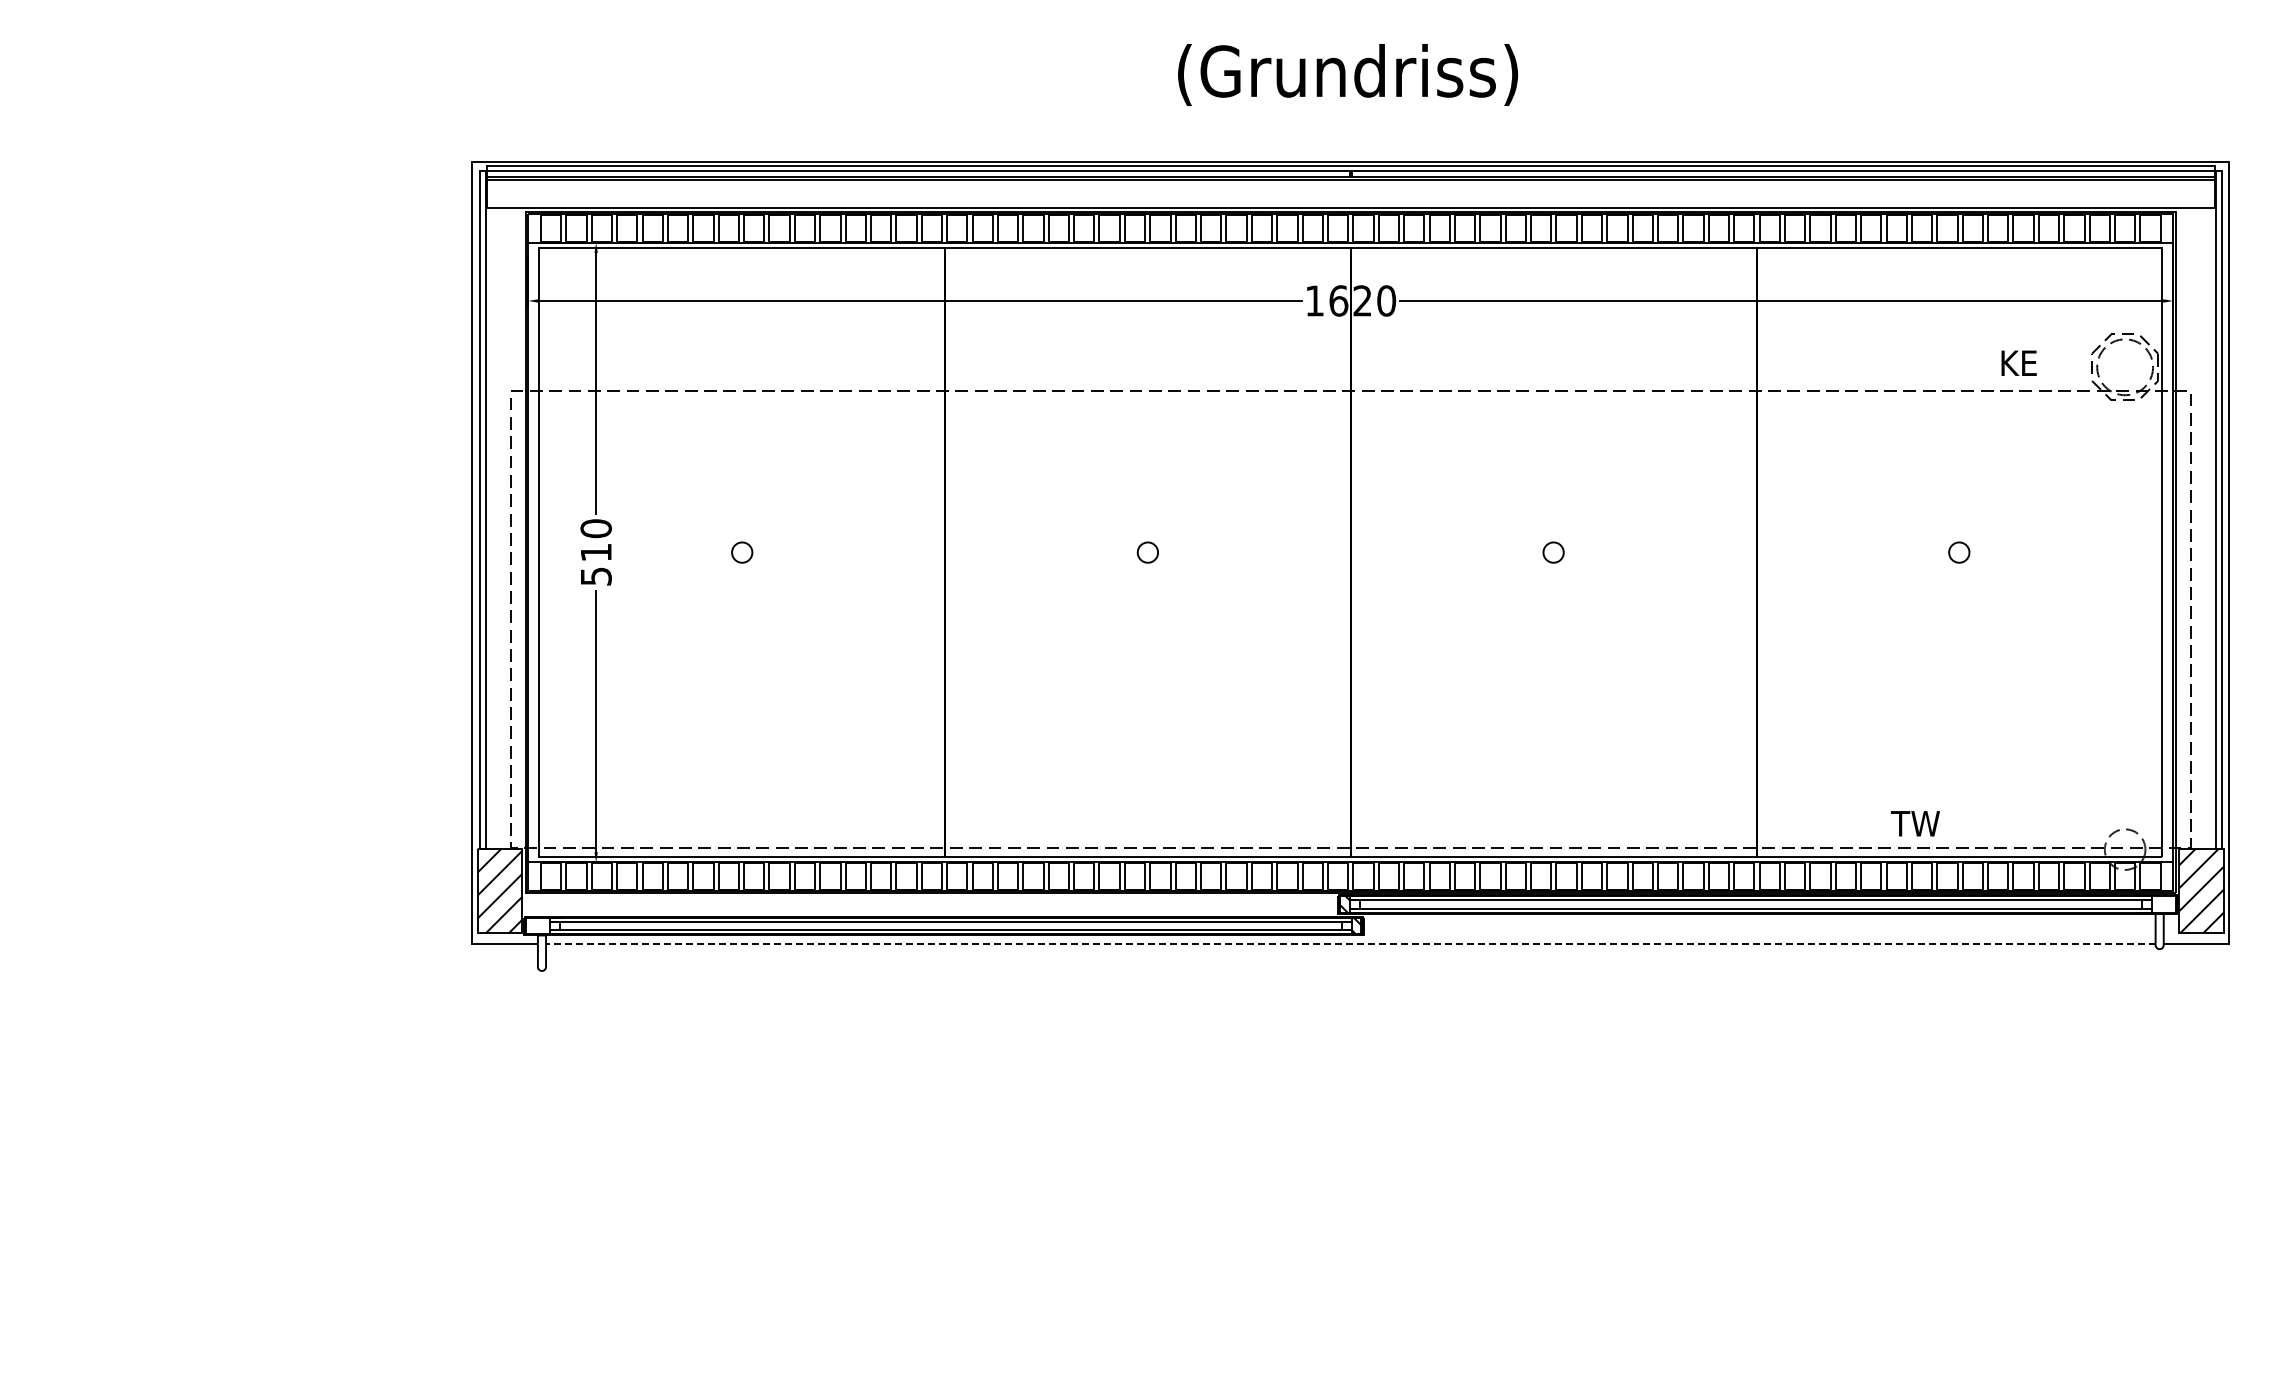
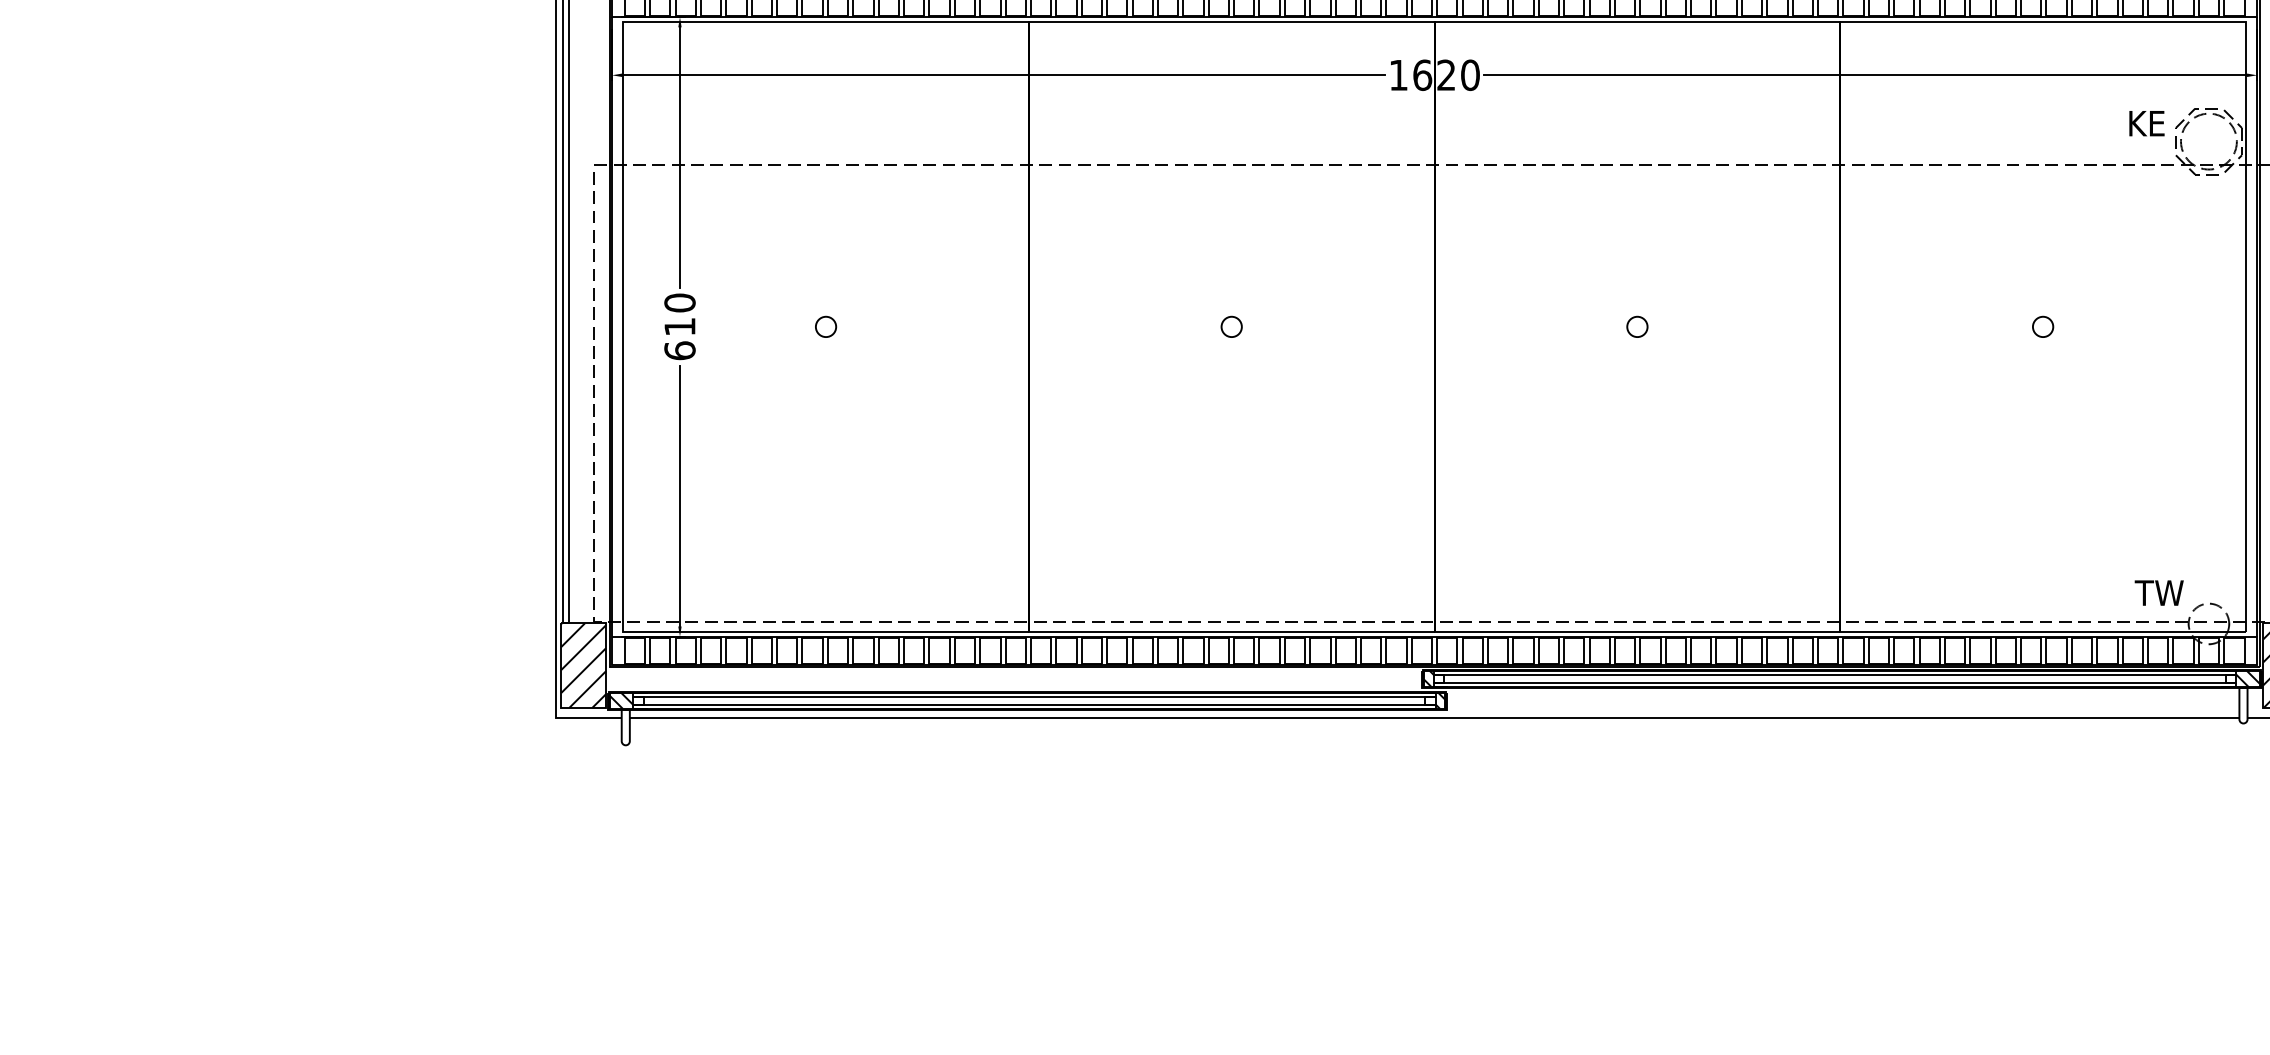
text: (2018, 362) -> (2146, 122), moved
text: (595, 576) -> (679, 350), 510 -> 610
text: (1915, 823) -> (2159, 592), moved
hatch: (2163, 904) -> (2247, 678), added
hatch: (537, 926) -> (621, 700), added
line: (1350, 943) -> (1434, 717), dashed -> solid

